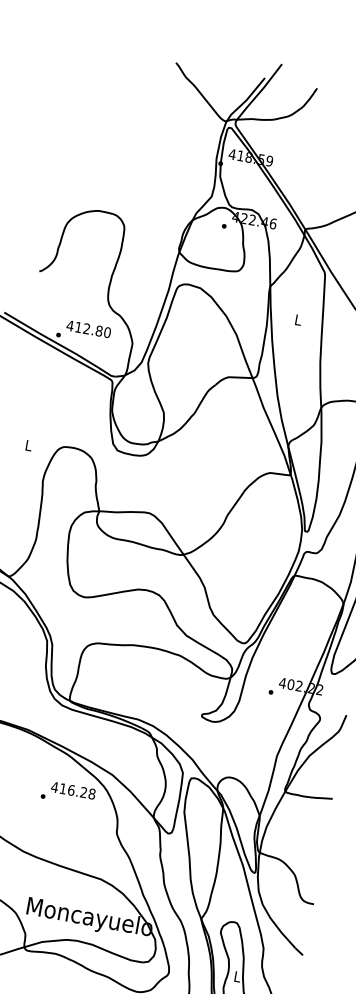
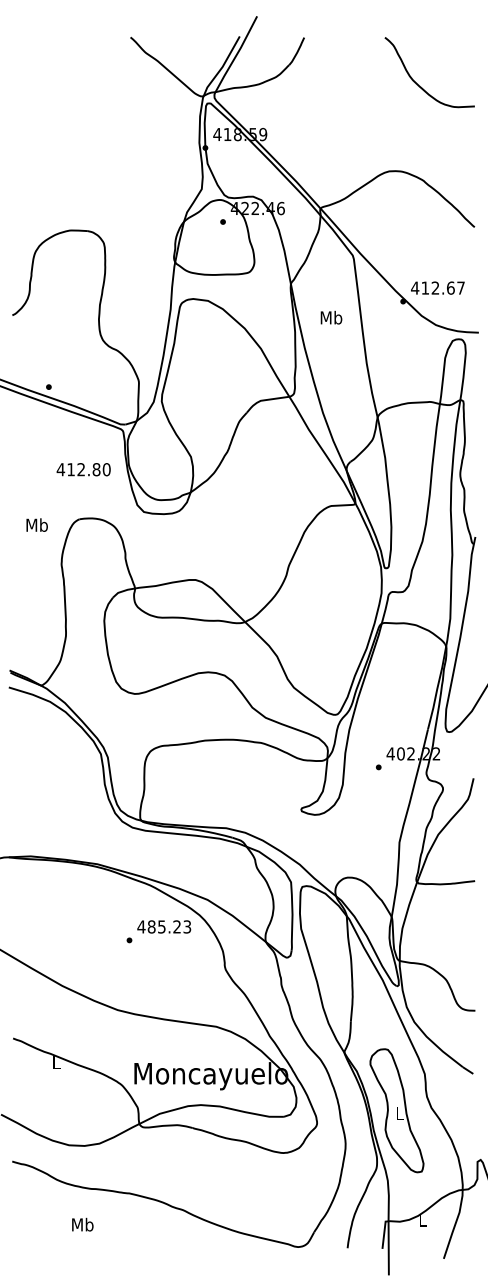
text: (298, 319) -> (331, 317), L -> Mb
text: (88, 329) -> (83, 469), moved
text: (28, 444) -> (36, 524), L -> Mb
text: (77, 791) -> (169, 926), 416.28 -> 485.23

